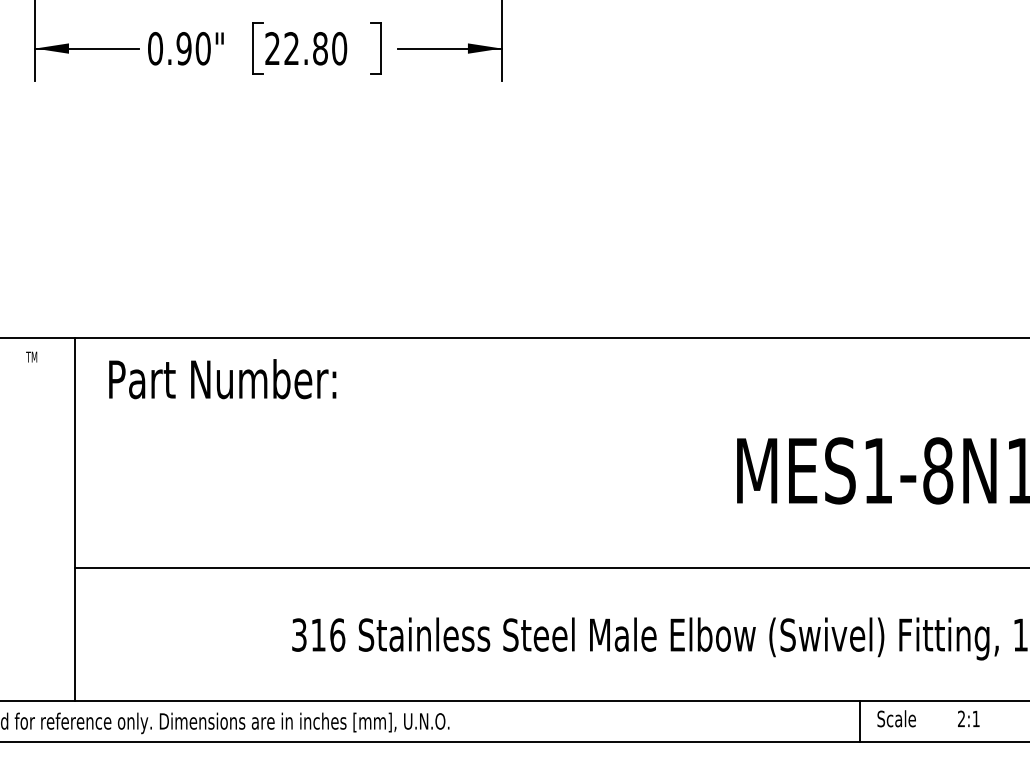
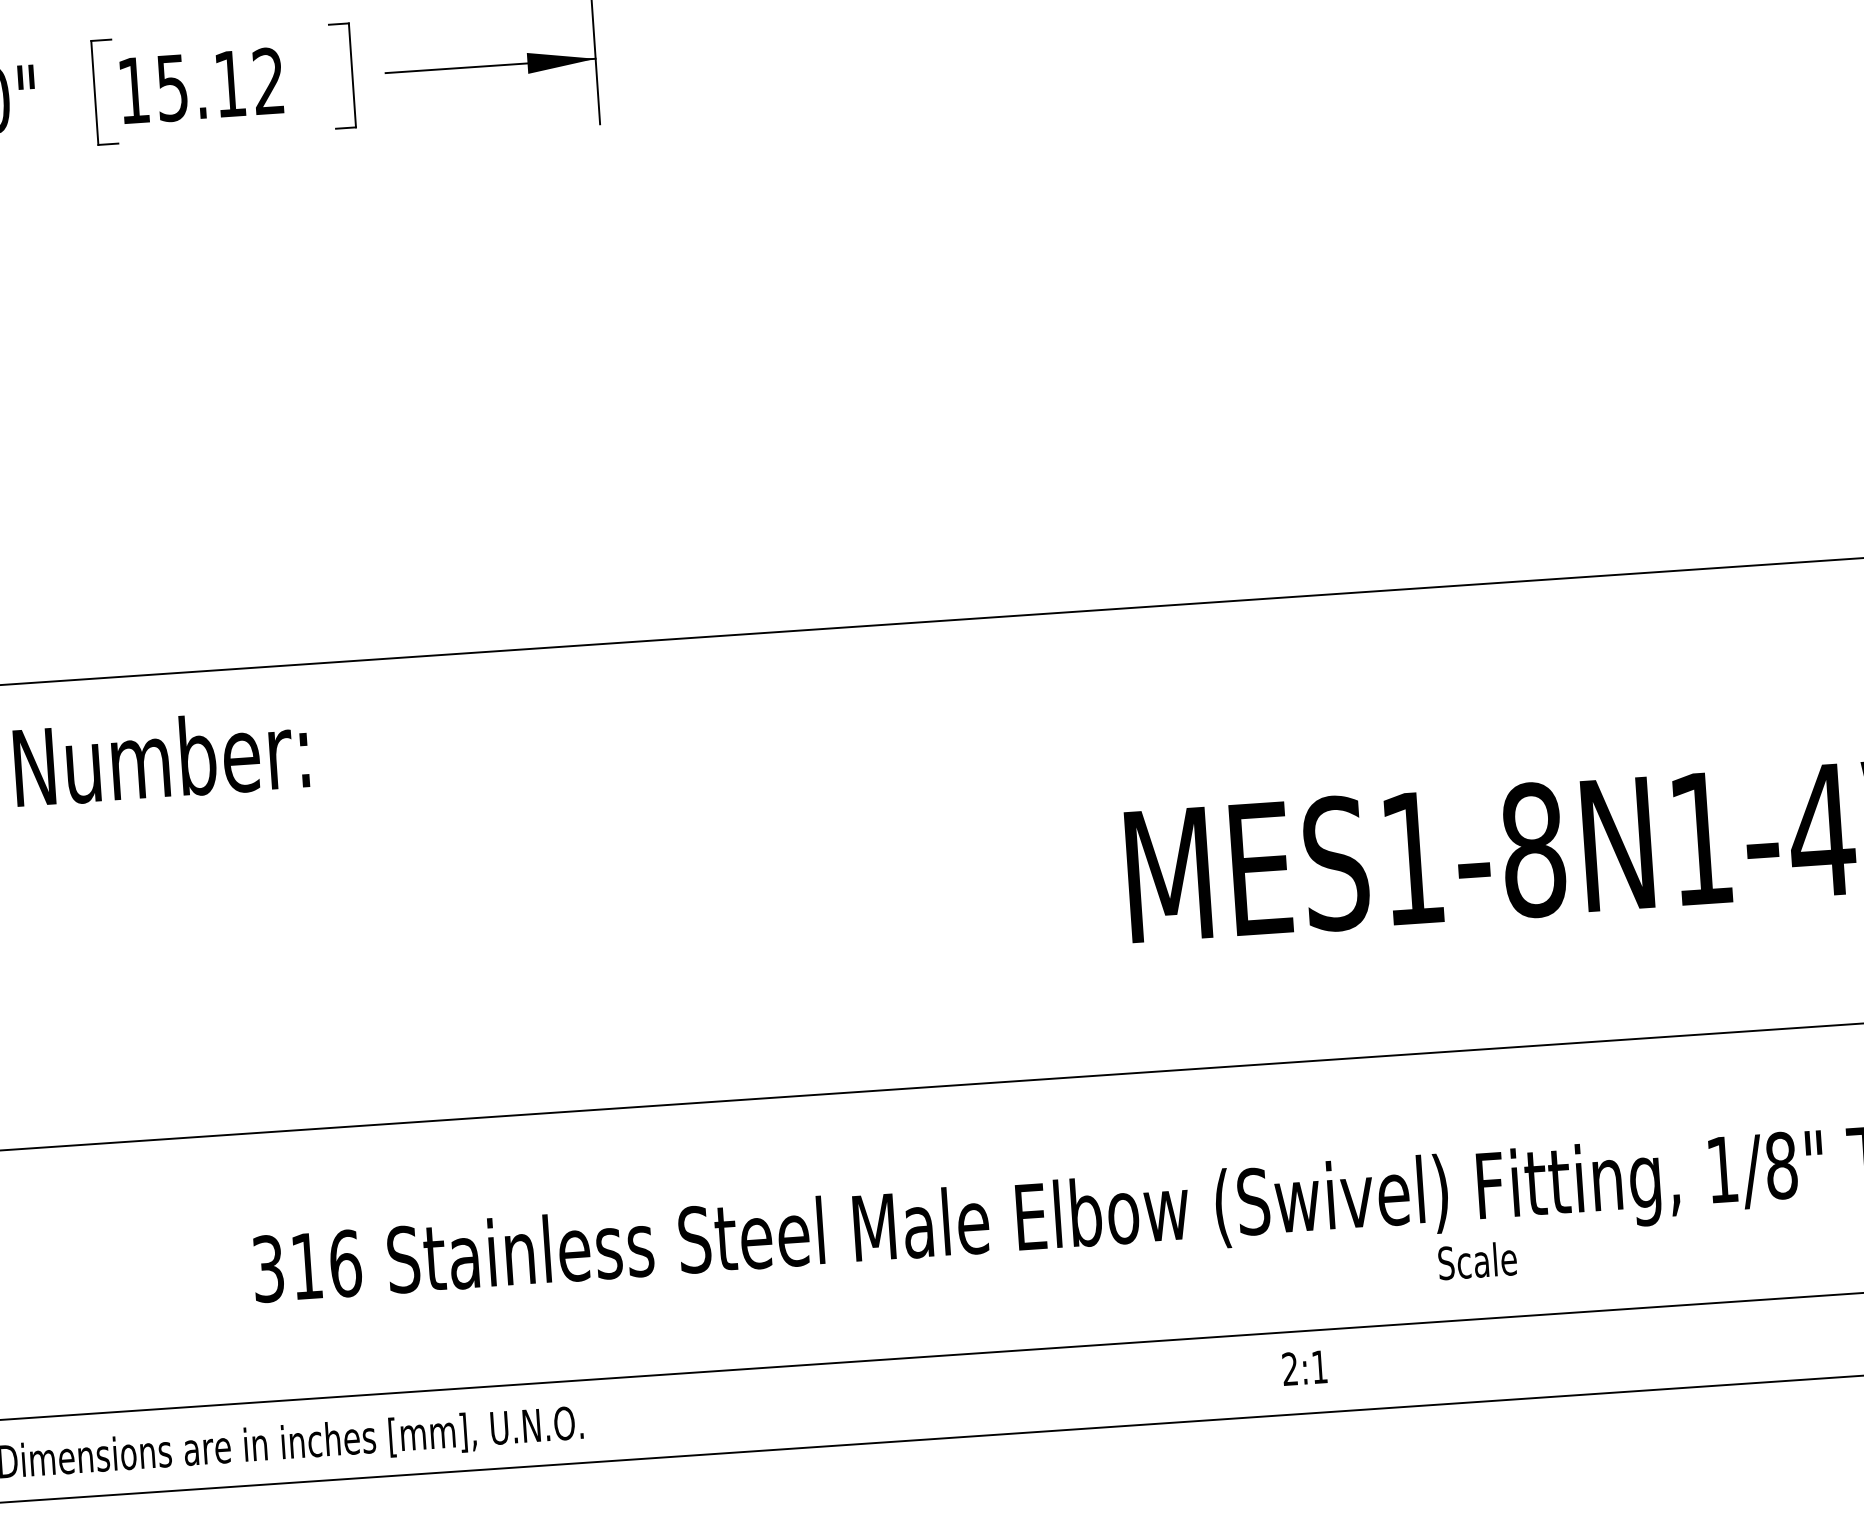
text: (306, 48) -> (202, 85), 22.80 -> 15.12
text: (896, 718) -> (1477, 1260), moved
text: (968, 718) -> (1304, 1367), moved
line: (859, 720) -> (1409, 1364), removed

